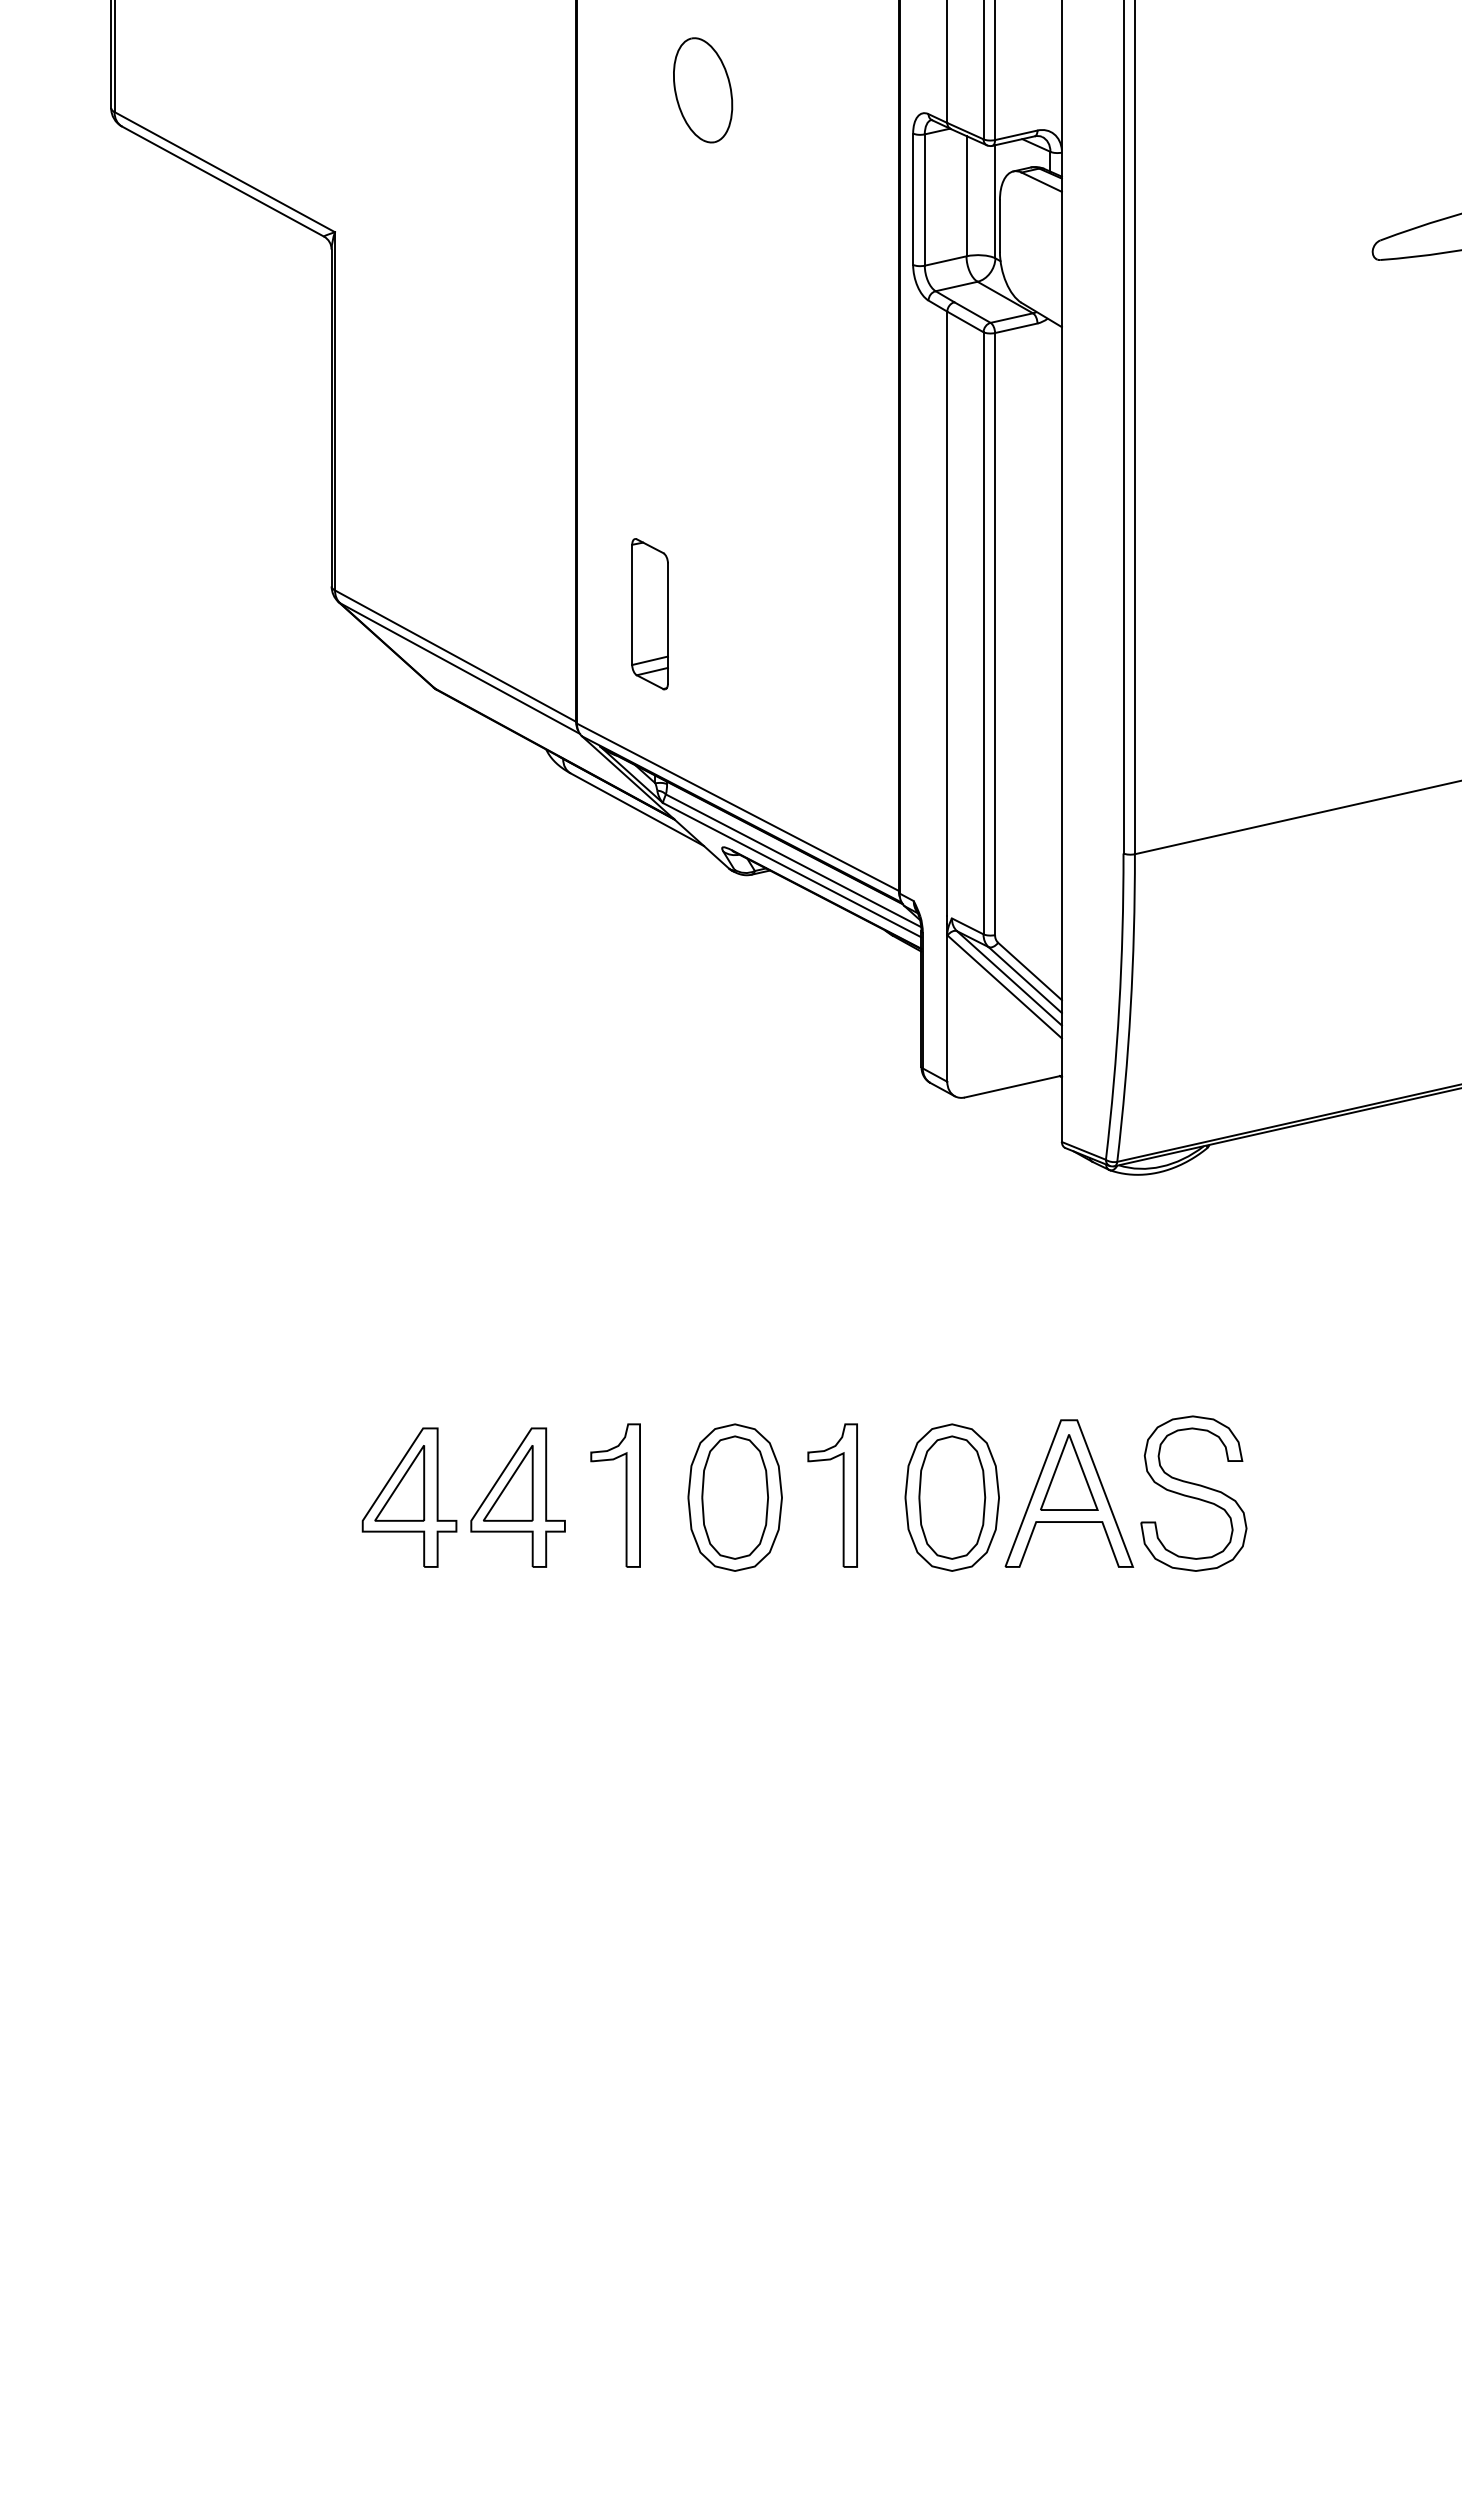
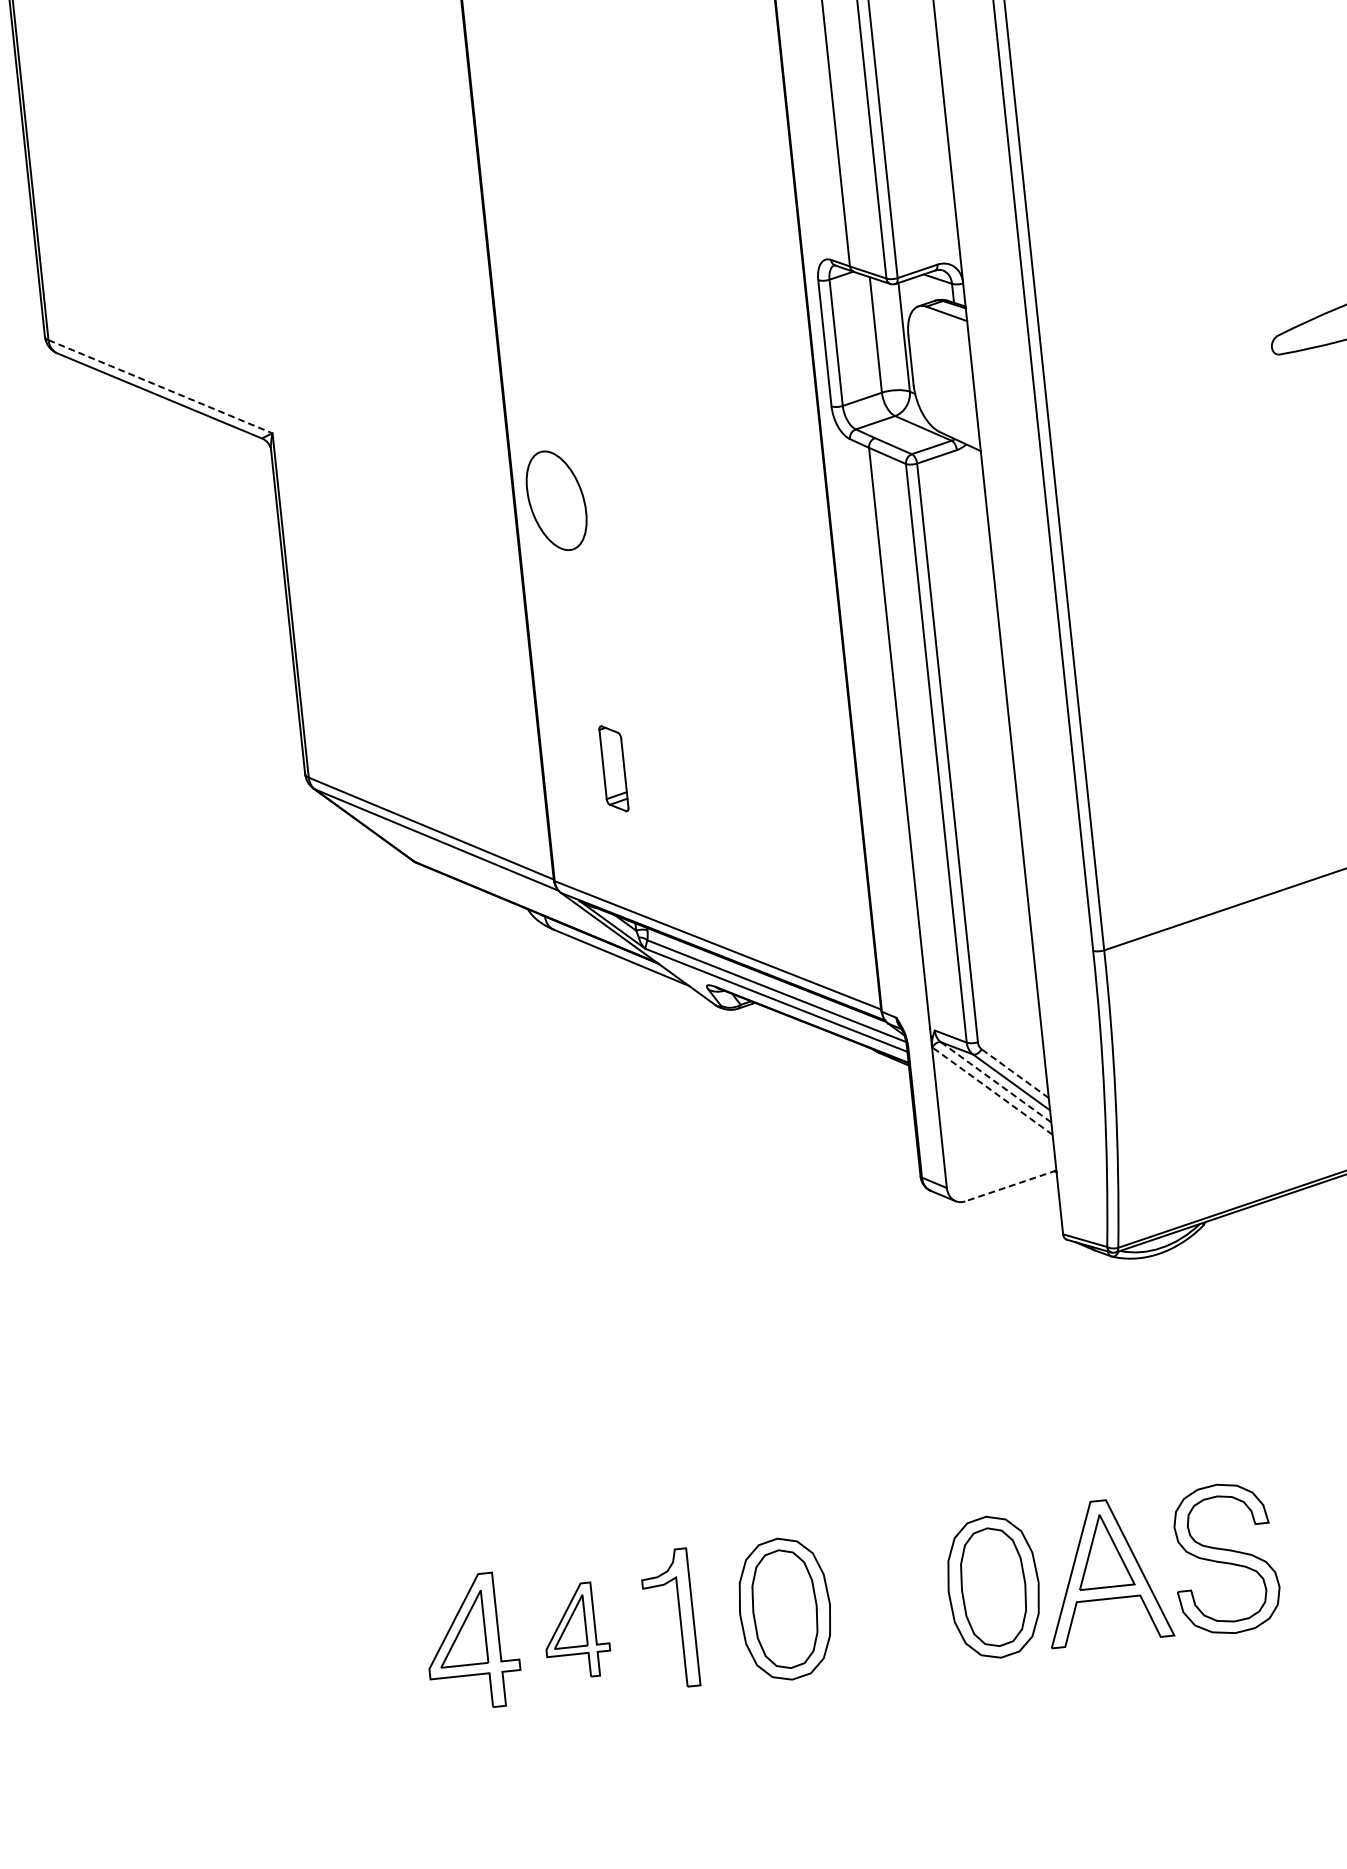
part: (703, 90) -> (557, 500), moved
line: (224, 172) -> (160, 387), solid -> dashed
part: (649, 614) -> (613, 768), size x0.6
line: (1030, 971) -> (1015, 1073), solid -> dashed
line: (1009, 978) -> (996, 1082), solid -> dashed
line: (1004, 986) -> (992, 1090), solid -> dashed
line: (1013, 1086) -> (1010, 1185), solid -> dashed
part: (842, 1495) -> (887, 1596), removed
part: (517, 1497) -> (575, 1630), size x0.7

